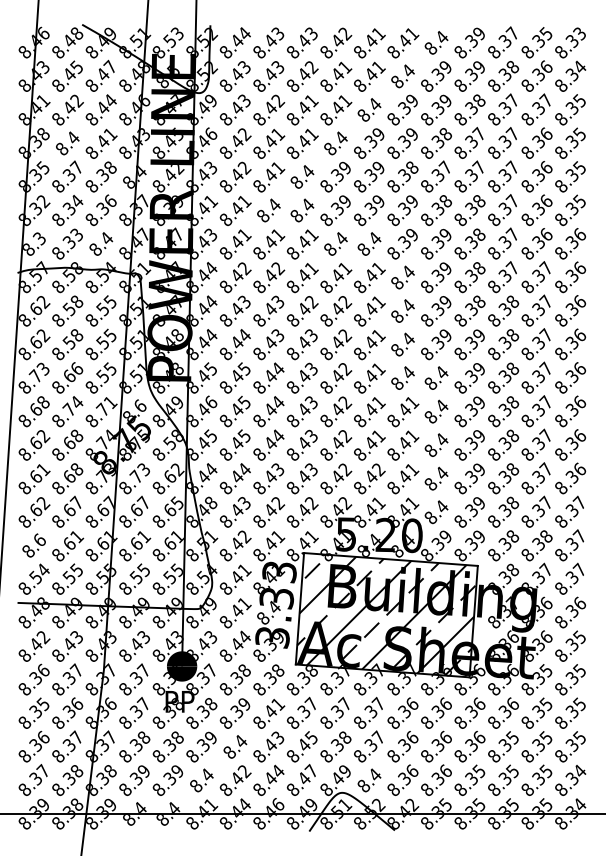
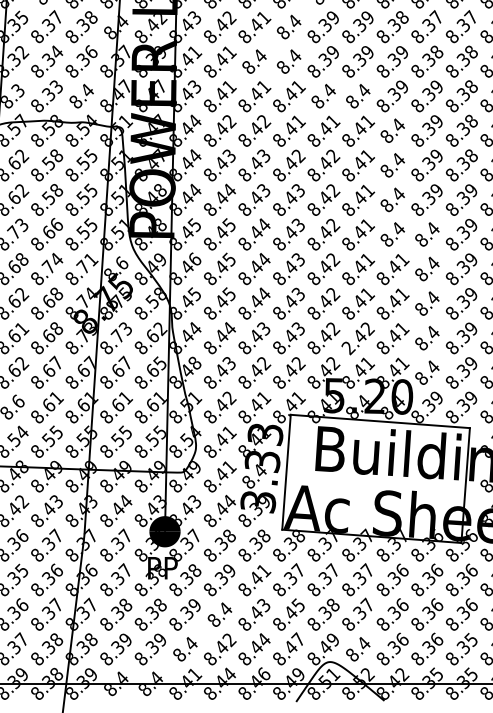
text: (360, 488) -> (348, 348), 8.42 -> 2.42
hatch: (386, 614) -> (375, 478), removed
text: (143, 637) -> (125, 501), 8.43 -> 8.44

